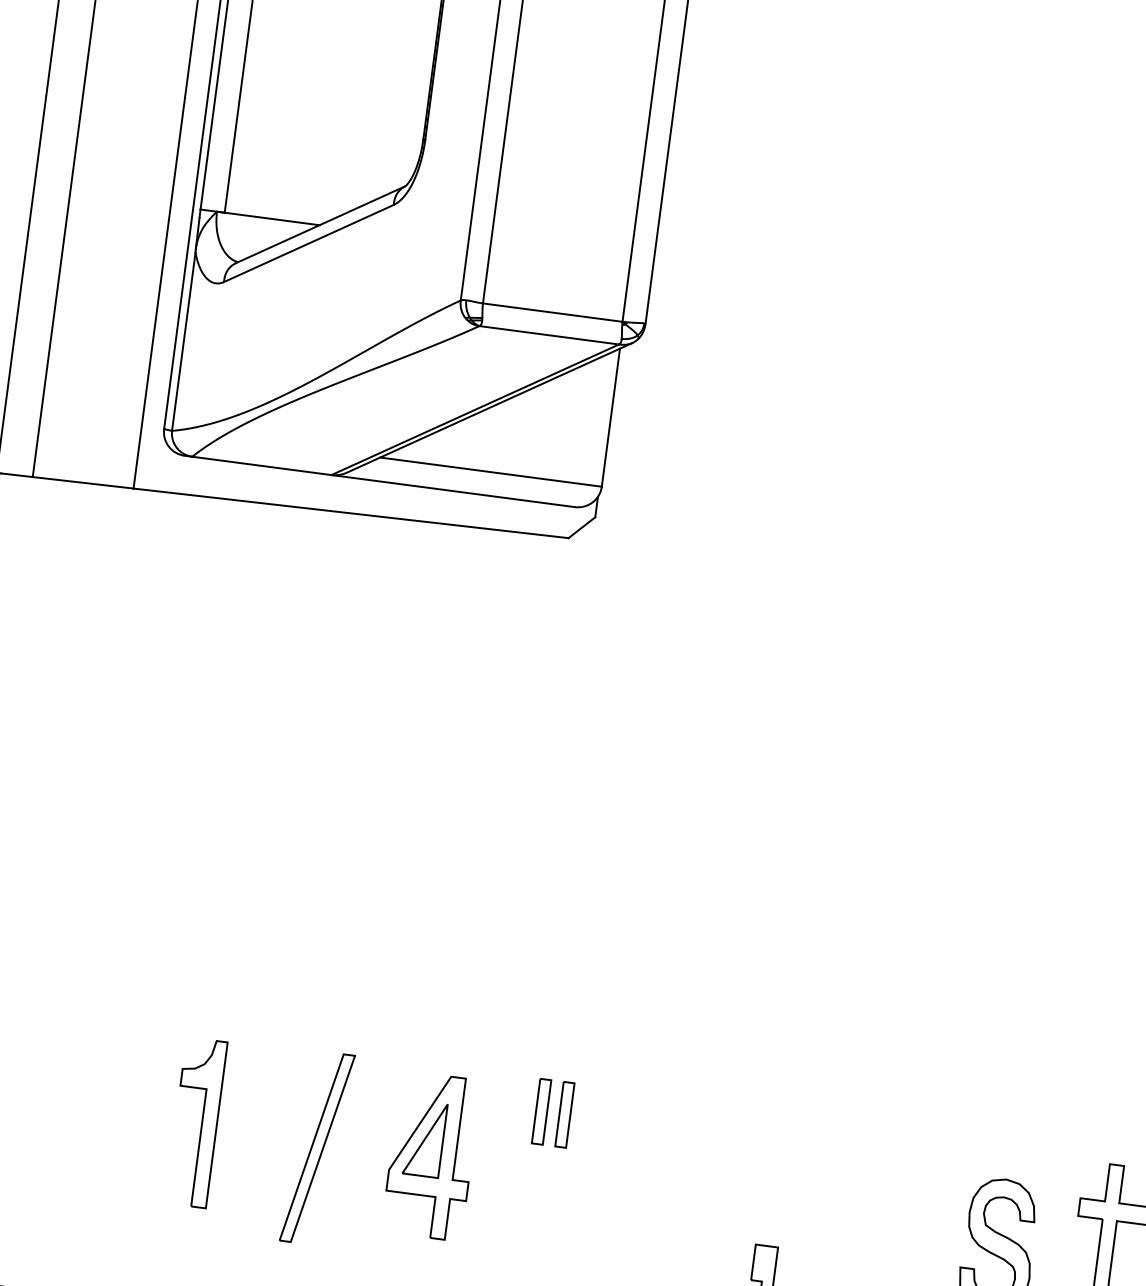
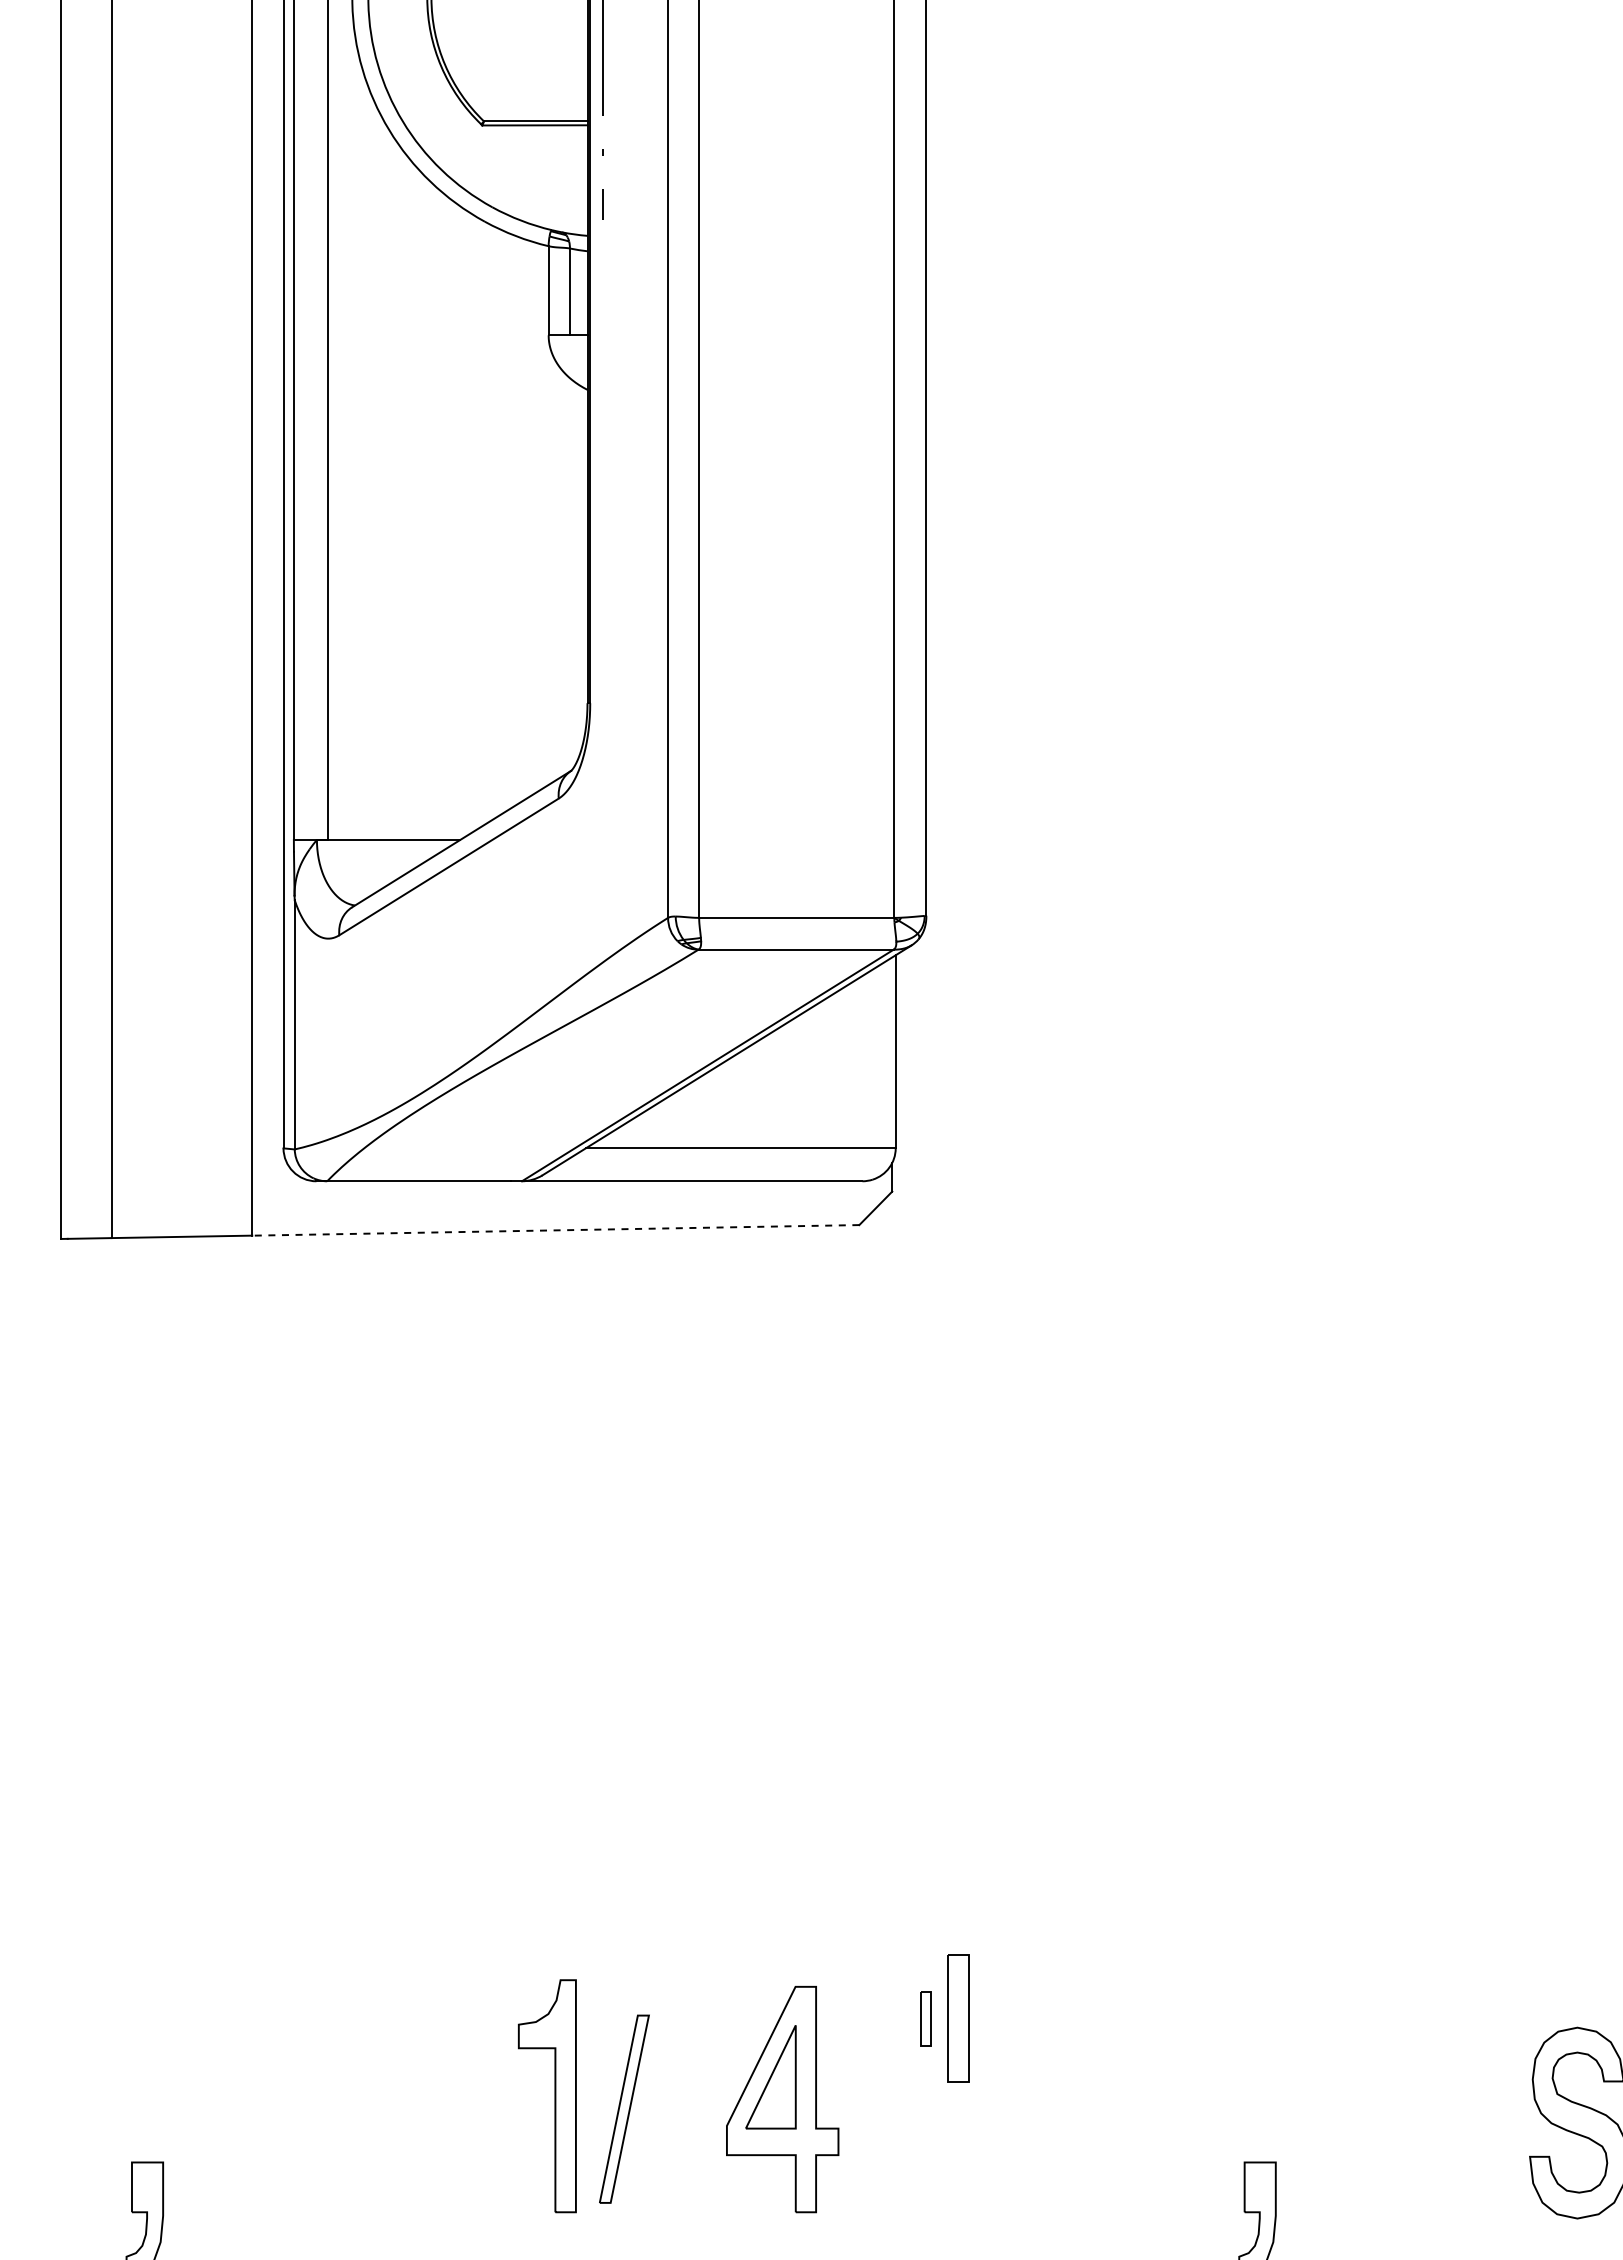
line: (350, 513) -> (555, 1230), solid -> dashed
part: (541, 1111) -> (925, 2018), size x0.6
part: (564, 1114) -> (958, 2018), size x1.4
part: (201, 1123) -> (554, 2096), moved
part: (317, 1147) -> (624, 2108), size x0.7

